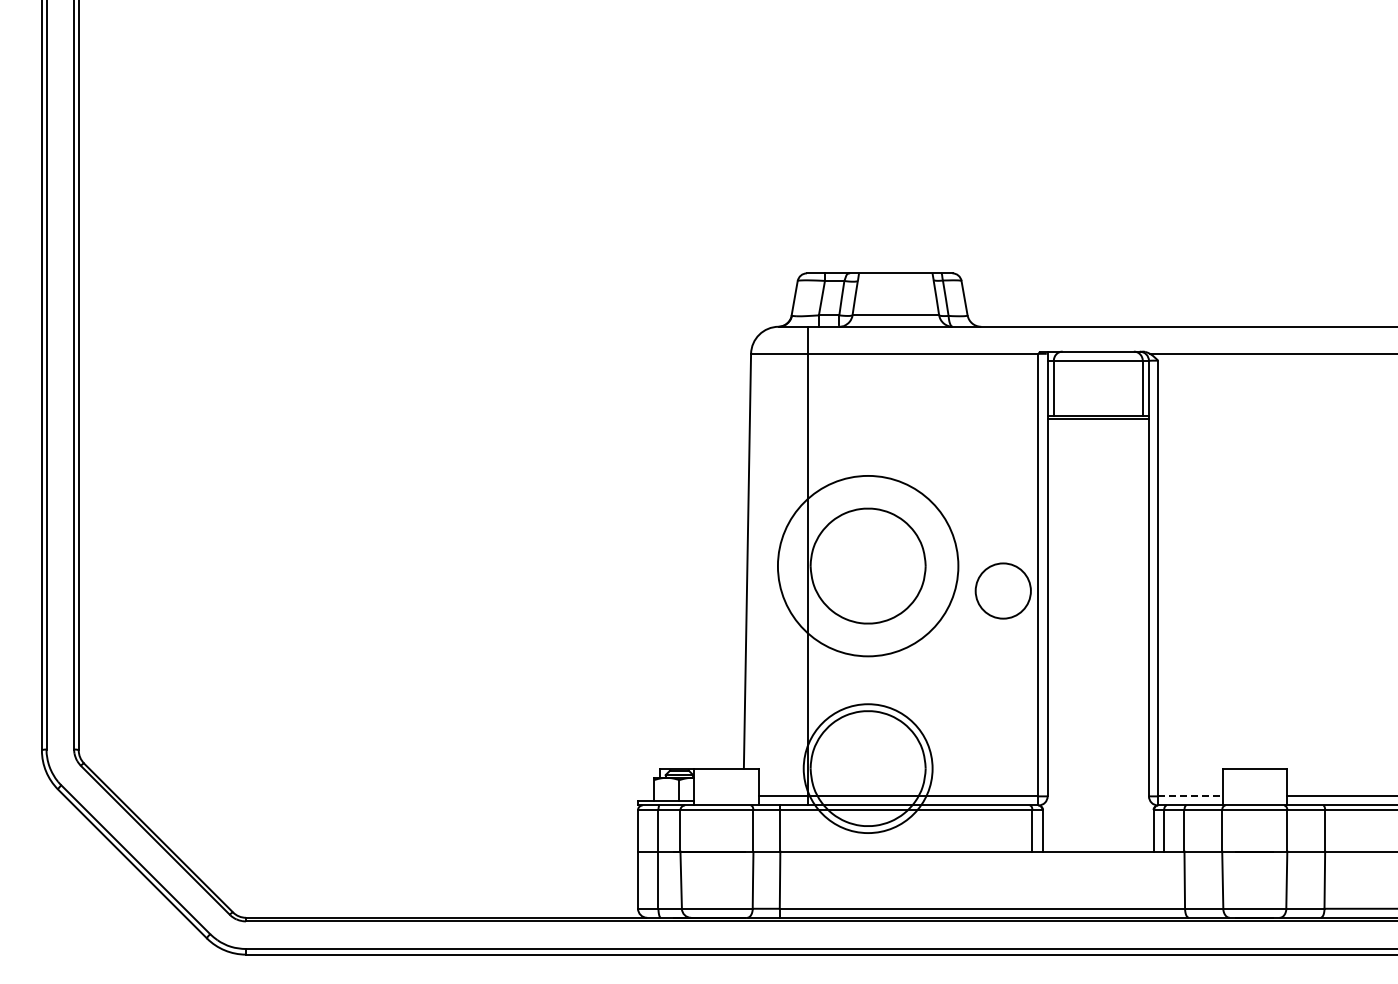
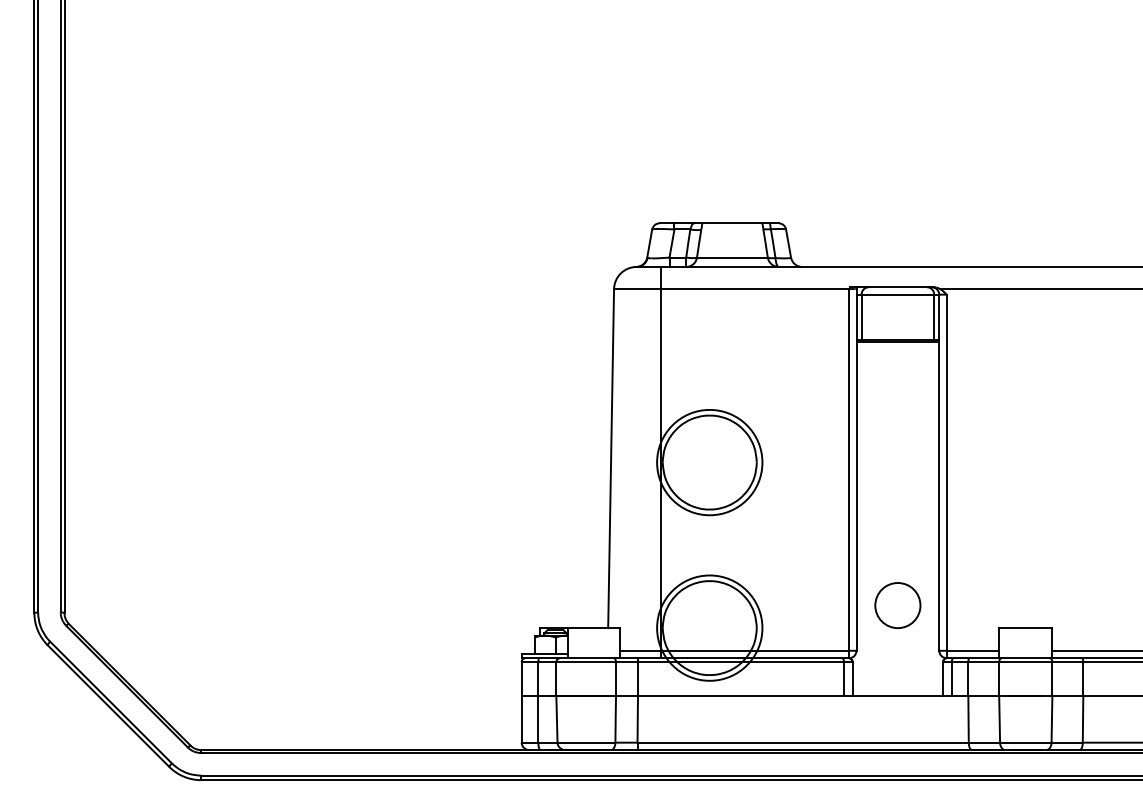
circle: (867, 565) -> (709, 462), size x0.71
circle: (1002, 590) -> (897, 605), moved
line: (1190, 796) -> (973, 650), dashed -> solid

